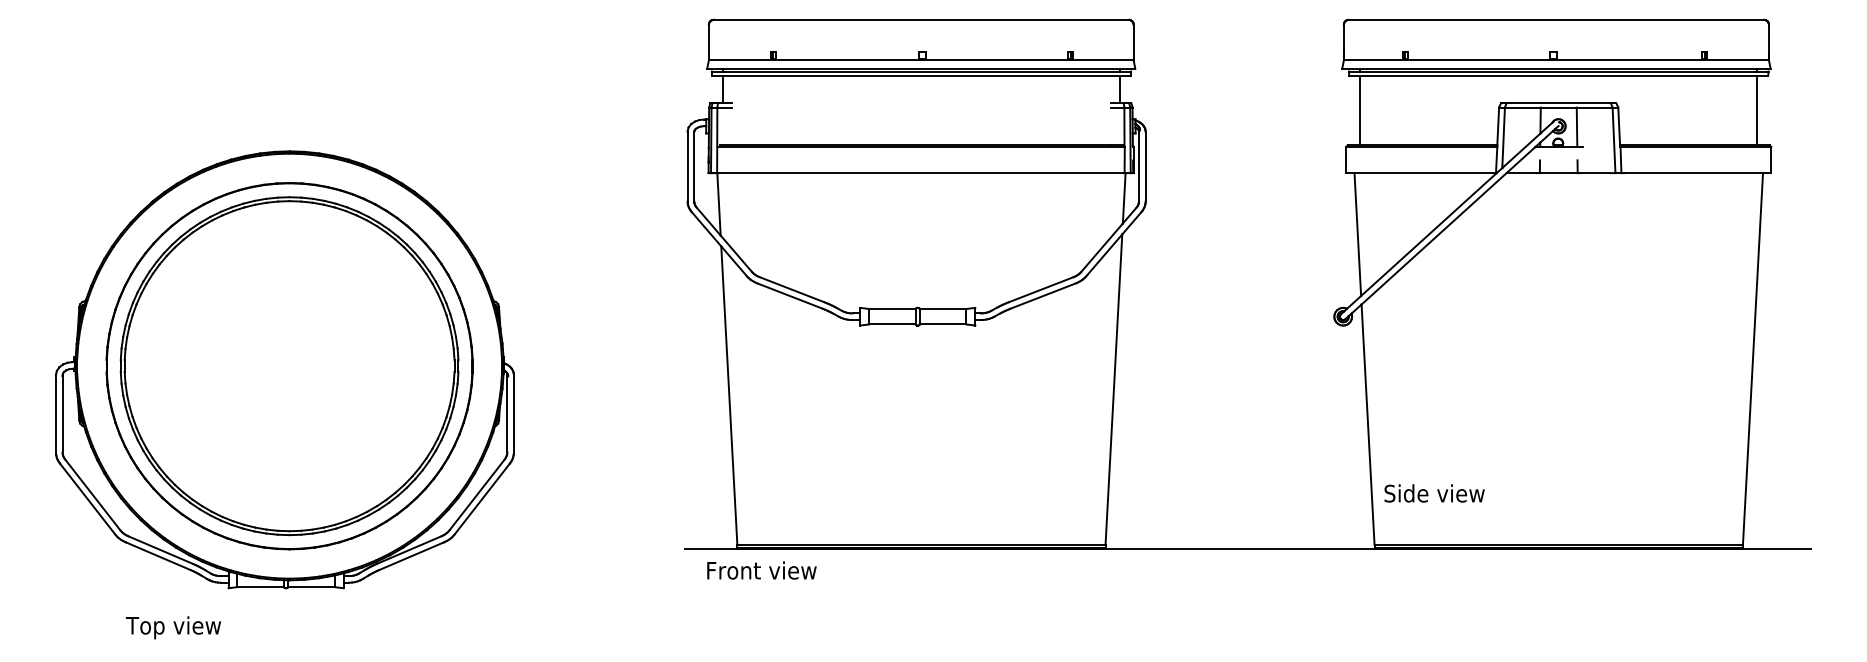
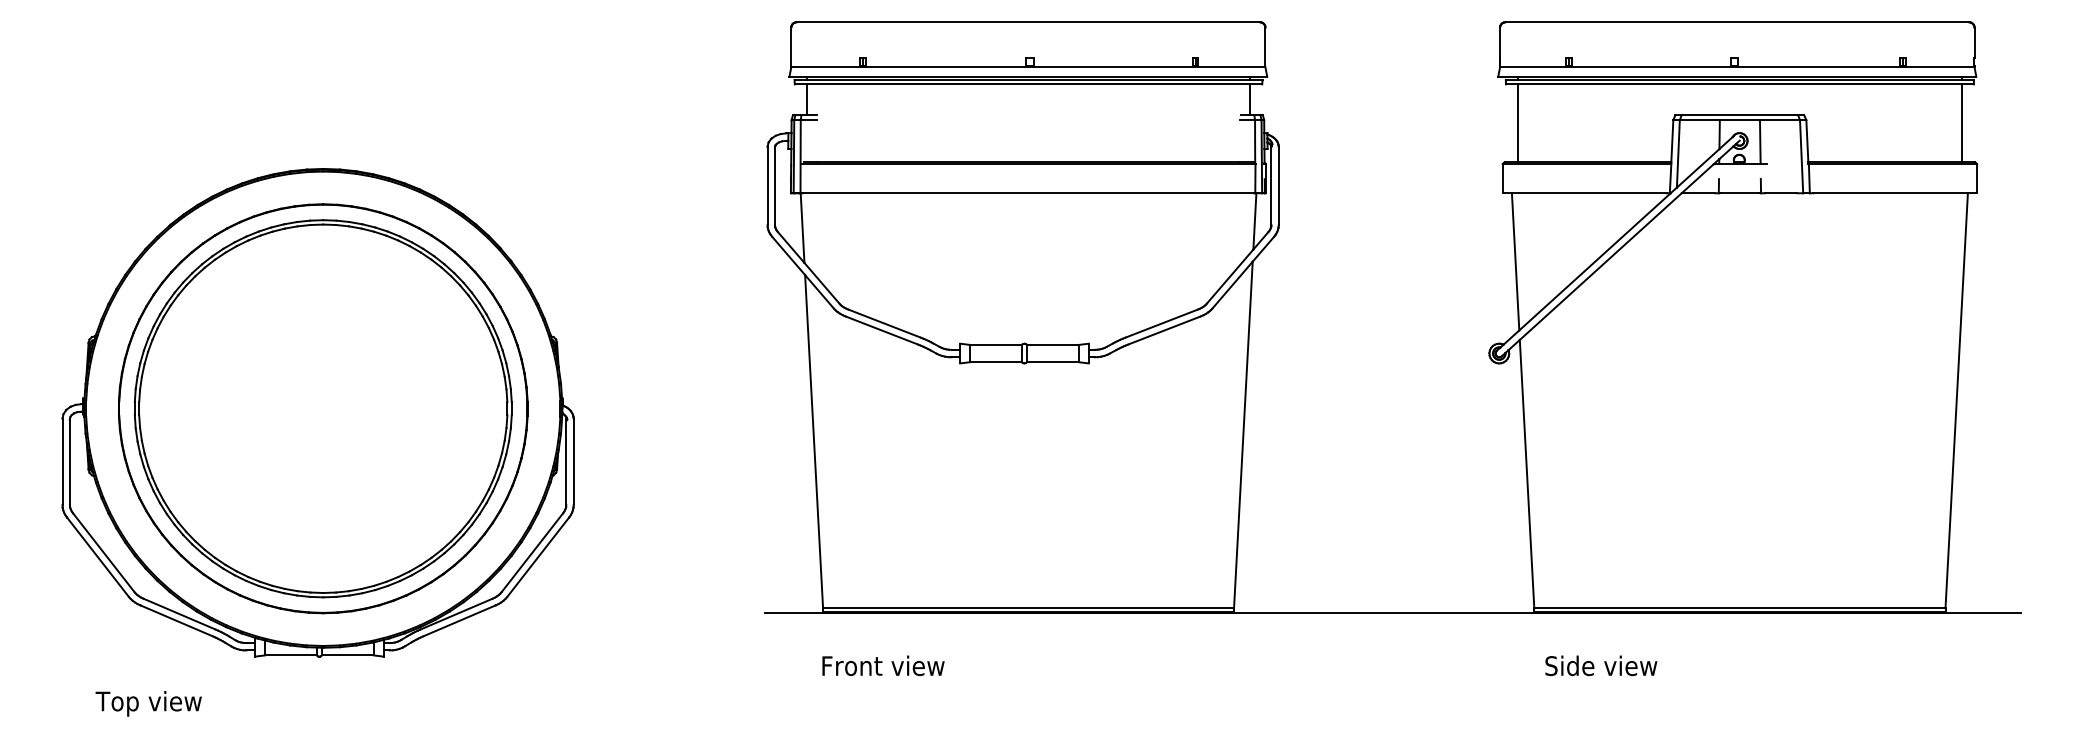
text: (1434, 493) -> (1601, 665), moved
text: (761, 570) -> (883, 665), moved
text: (173, 627) -> (148, 703), moved

